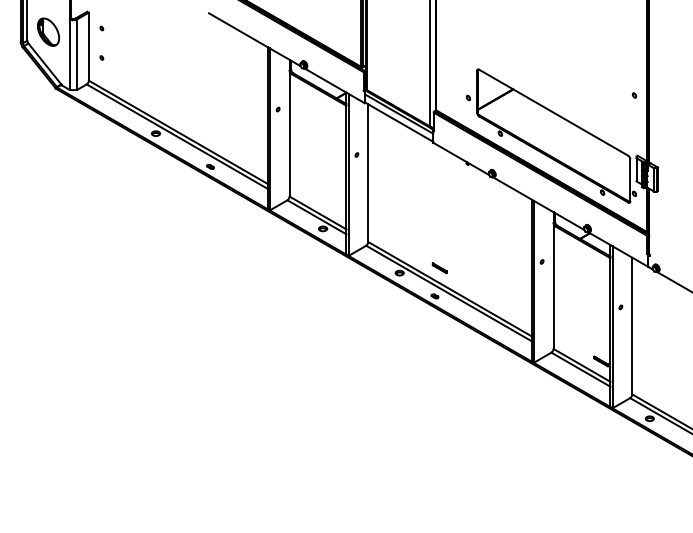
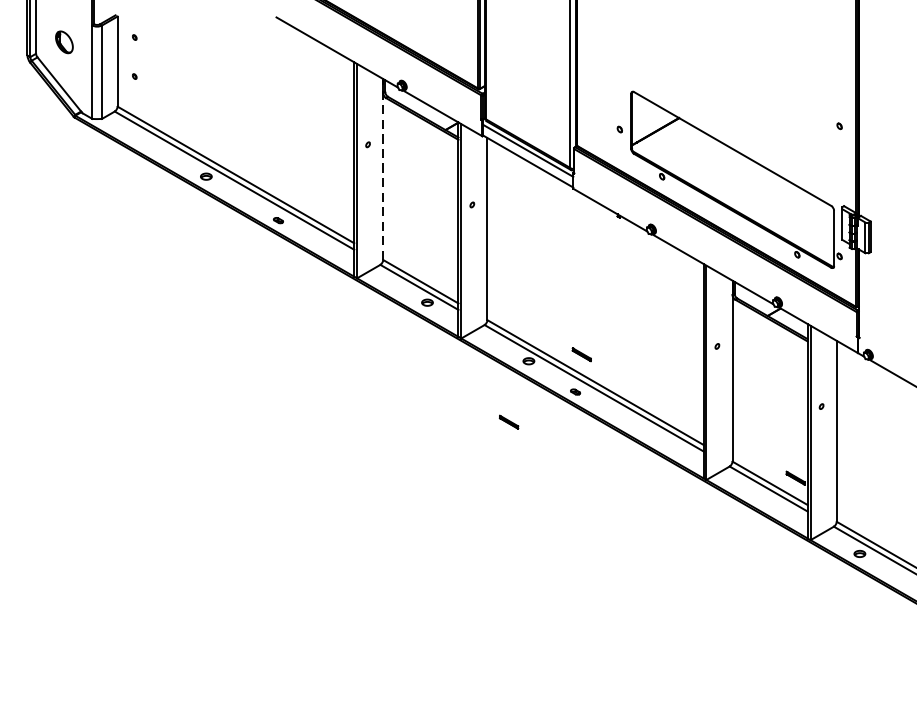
part: (48, 31) -> (64, 41), size x0.6
line: (289, 127) -> (383, 168), solid -> dashed
part: (384, 319) -> (508, 422), added

